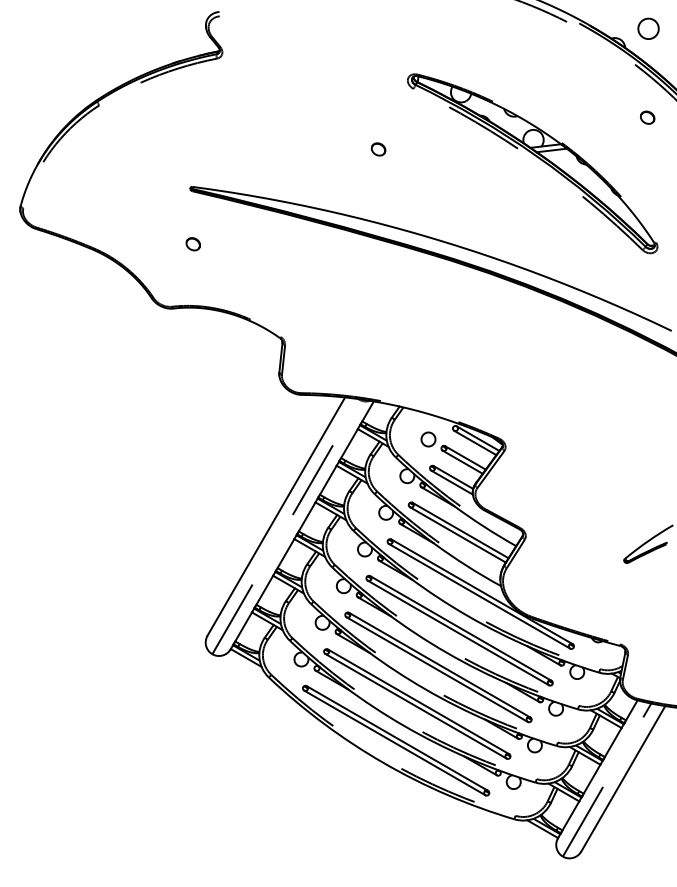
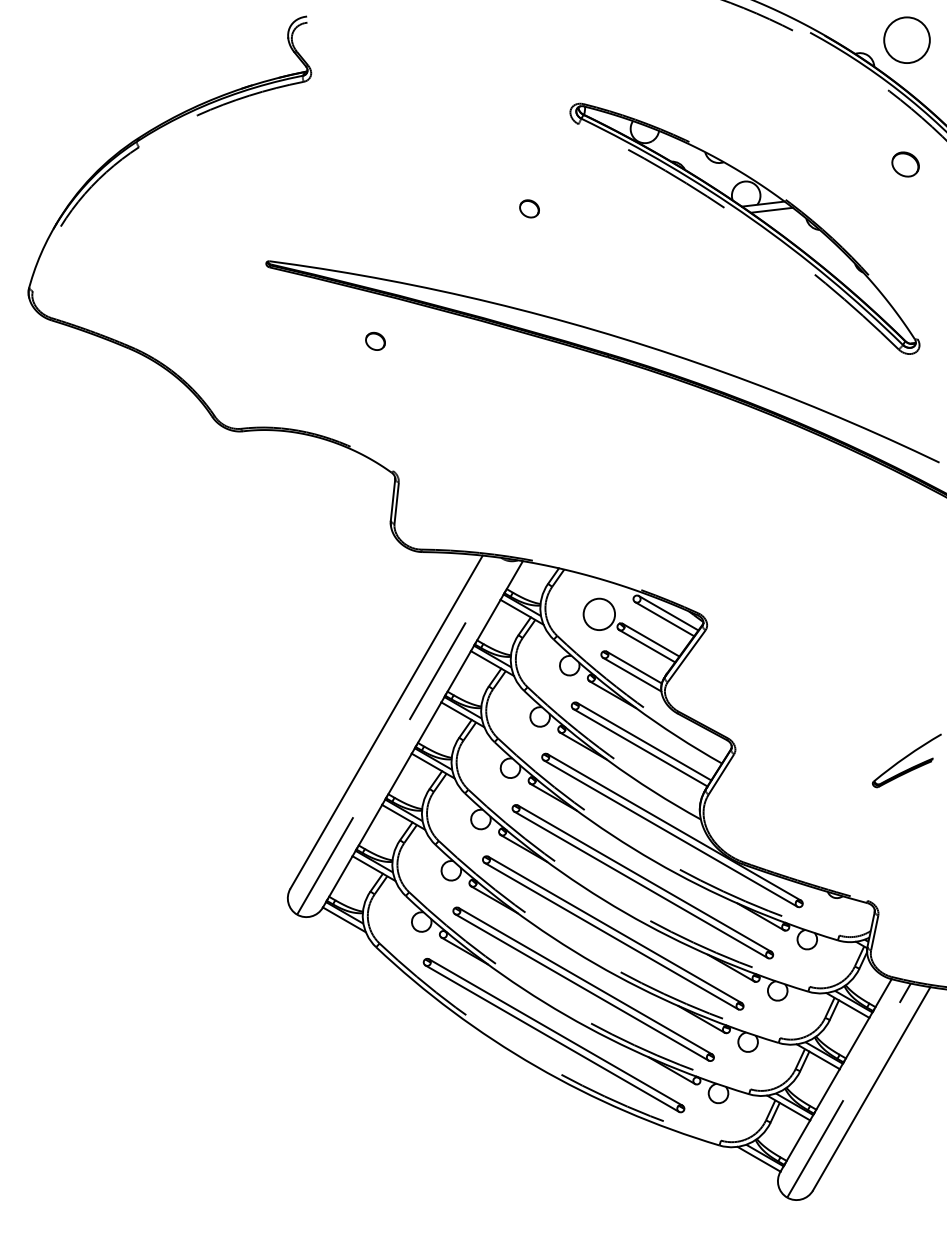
circle: (648, 28) -> (906, 39), size x1.6
part: (647, 117) -> (905, 164), size x1.4
part: (193, 243) -> (375, 340), moved
circle: (428, 439) -> (599, 614), size x1.6

